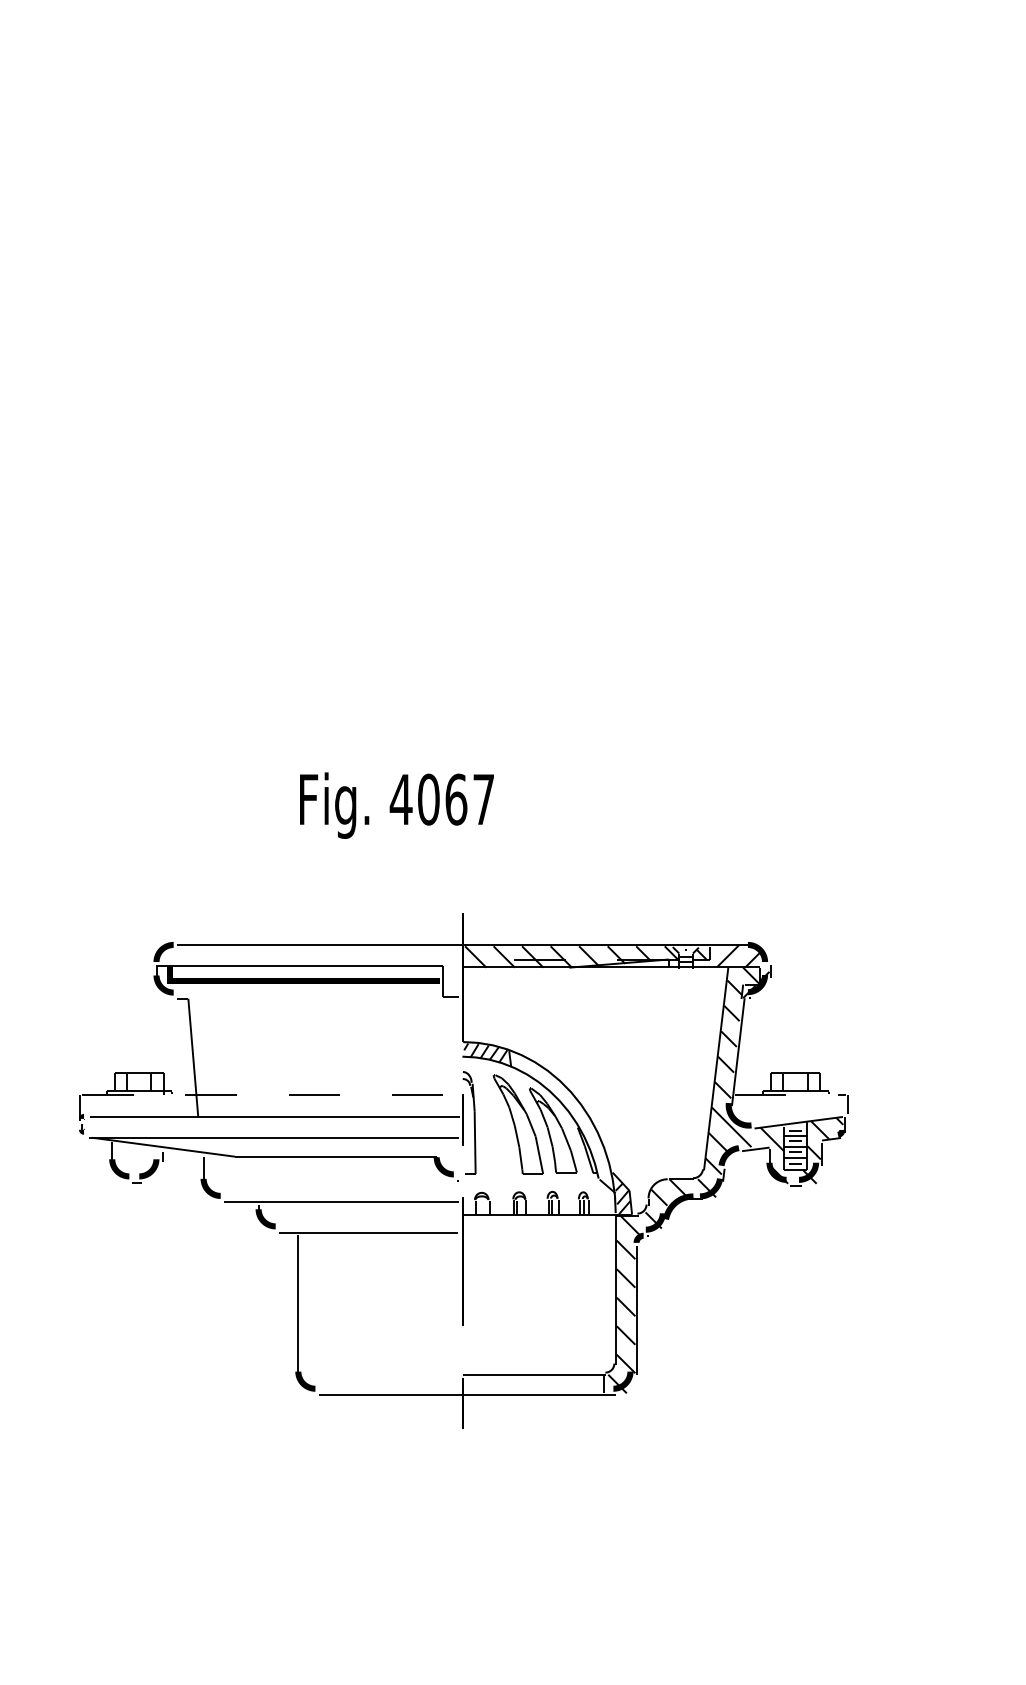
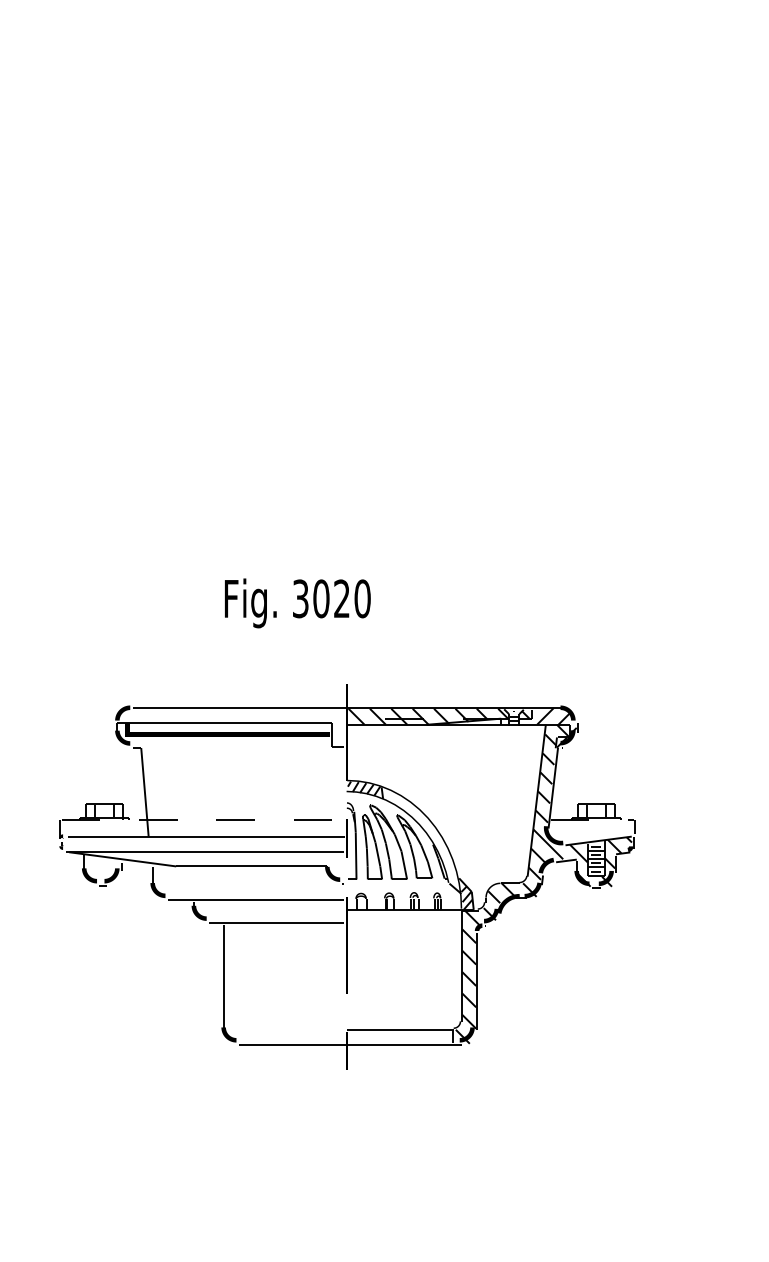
text: (441, 799) -> (330, 598), 4067 -> 3020
part: (496, 1130) -> (372, 846), added

